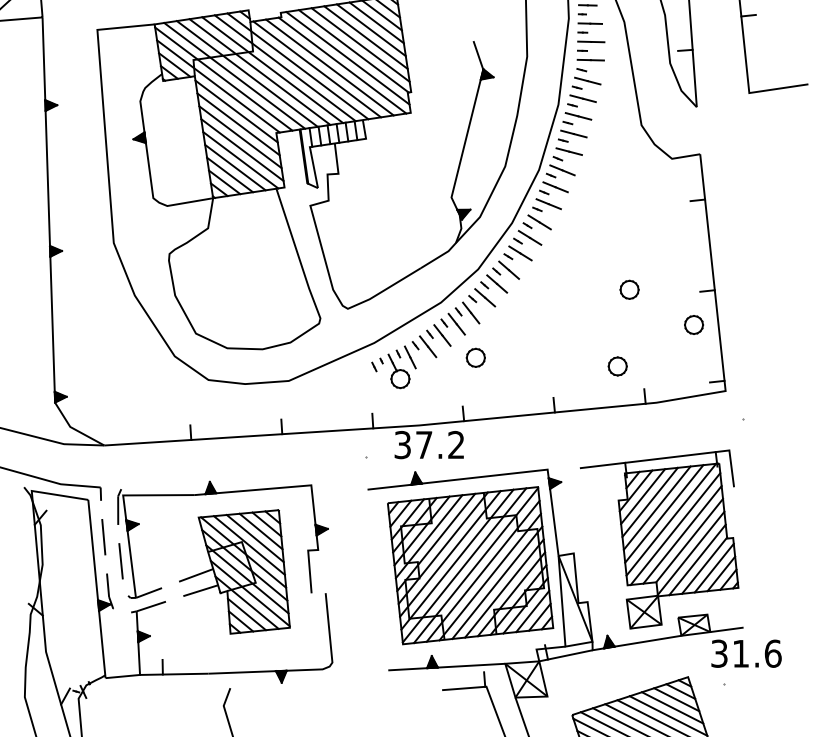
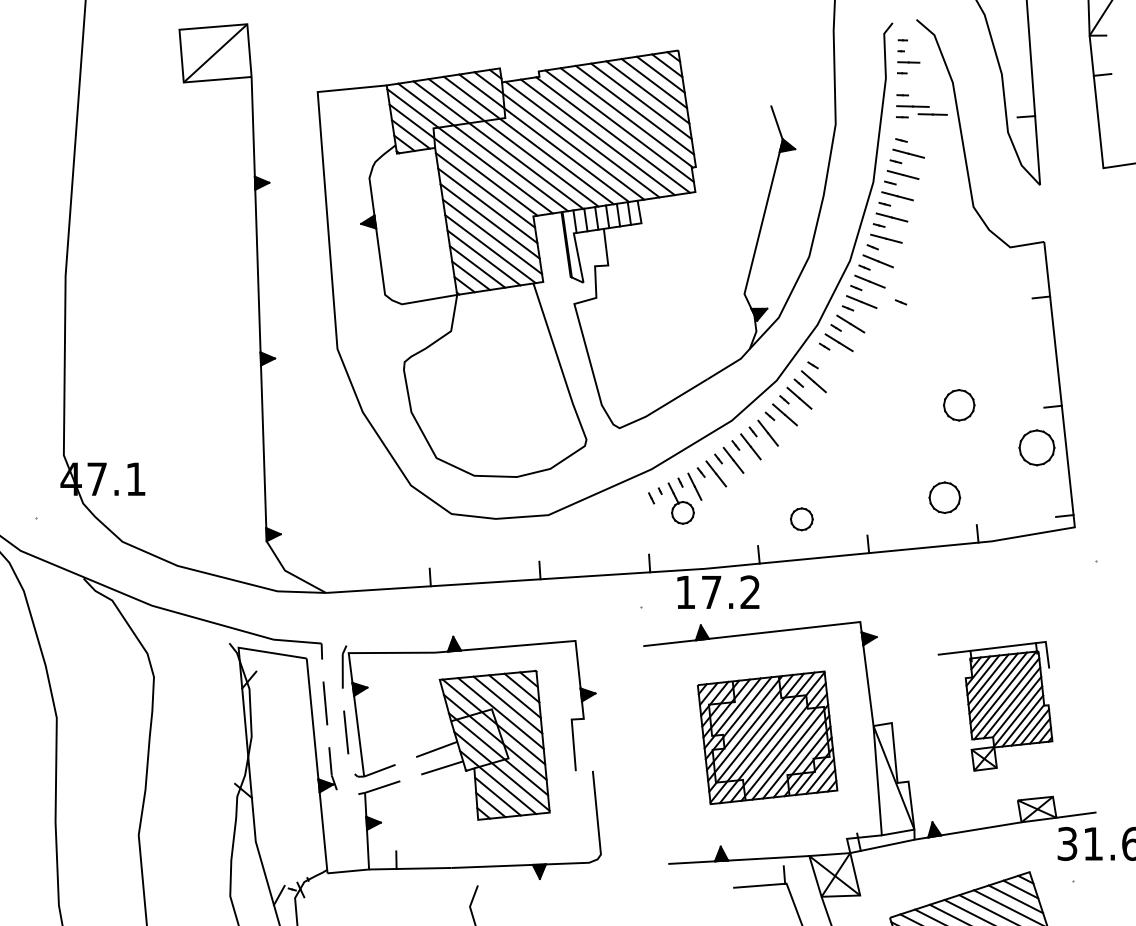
line: (590, 23) -> (932, 114), moved
line: (590, 60) -> (912, 128), removed
line: (580, 204) -> (900, 302), added
line: (520, 253) -> (827, 361), removed
part: (629, 289) -> (958, 405), size x1.4
part: (693, 324) -> (1036, 447), size x1.6
part: (475, 358) -> (801, 519), moved
part: (617, 366) -> (944, 497), size x1.4
text: (402, 445) -> (685, 592), 37.2 -> 17.2
part: (659, 539) -> (995, 706), size x0.6
part: (470, 565) -> (767, 737), size x0.7

